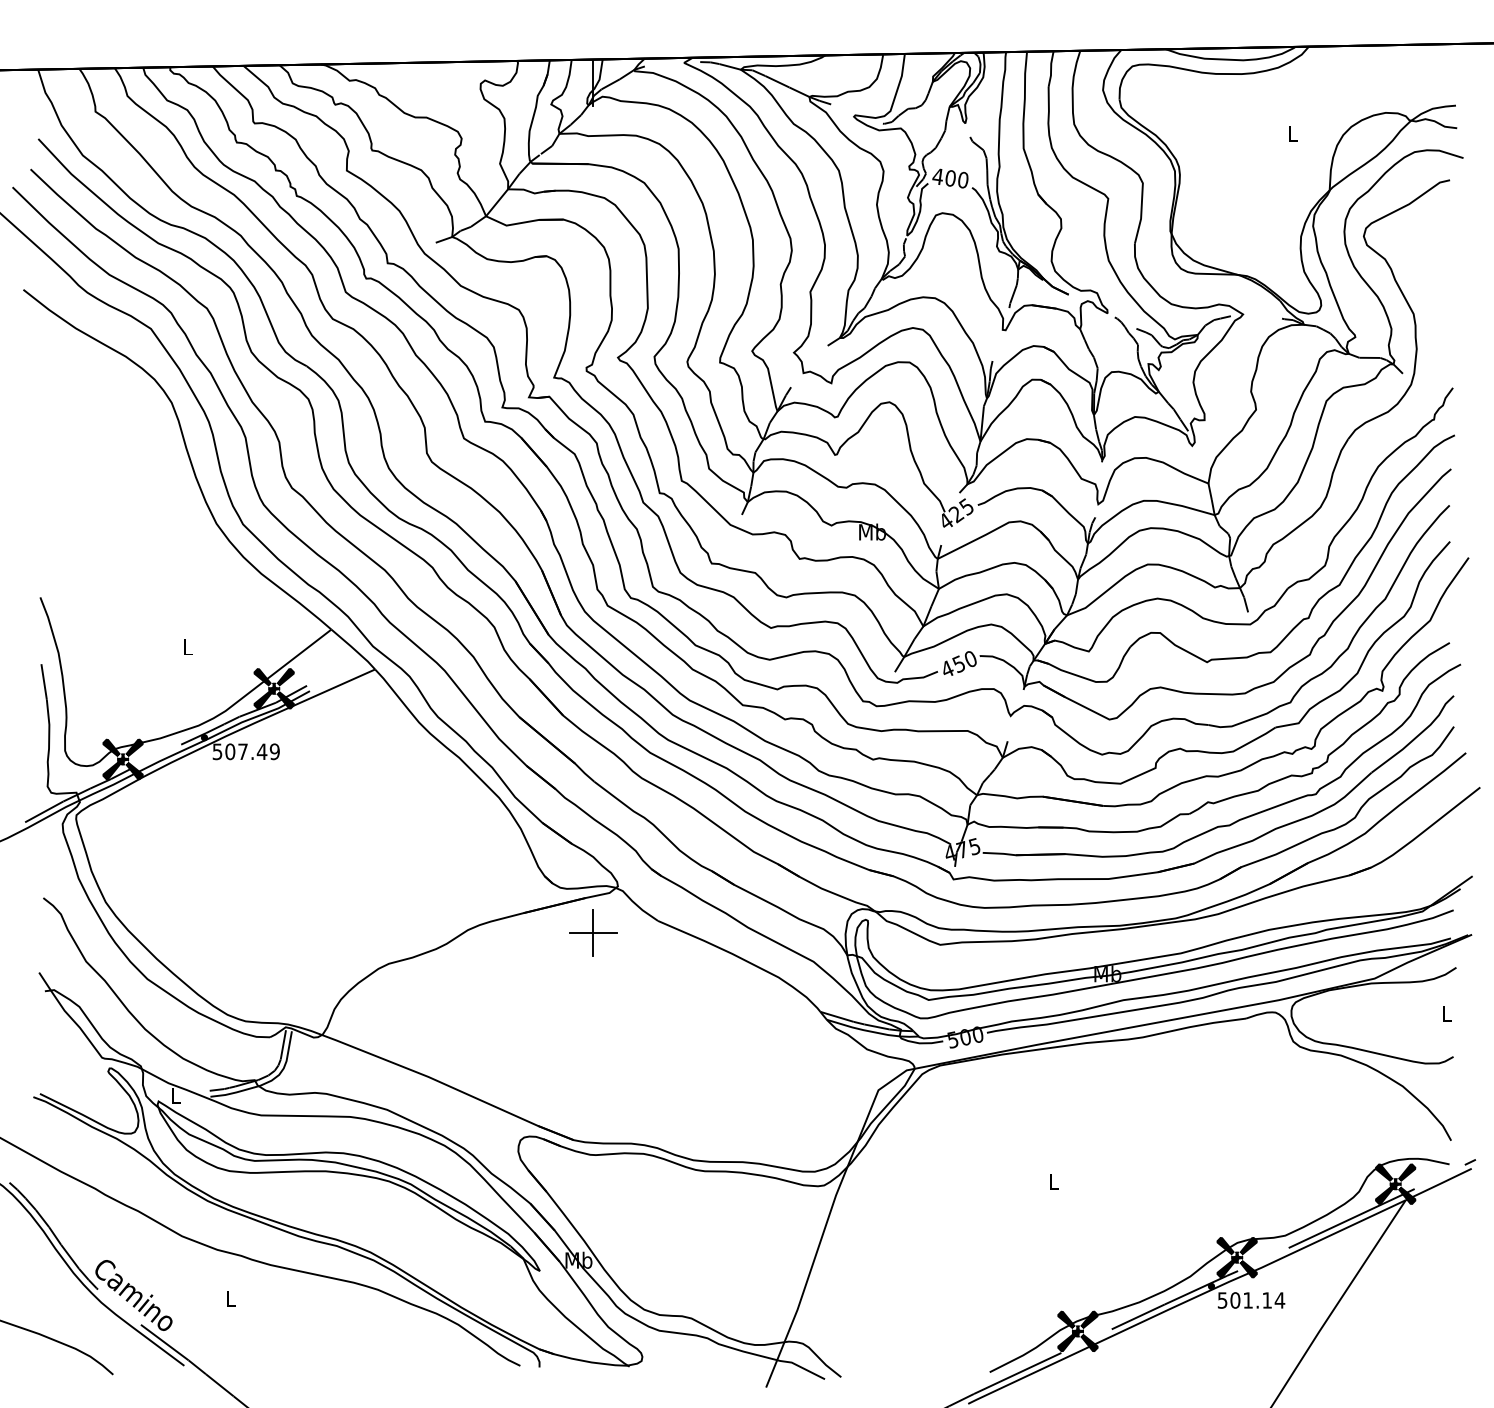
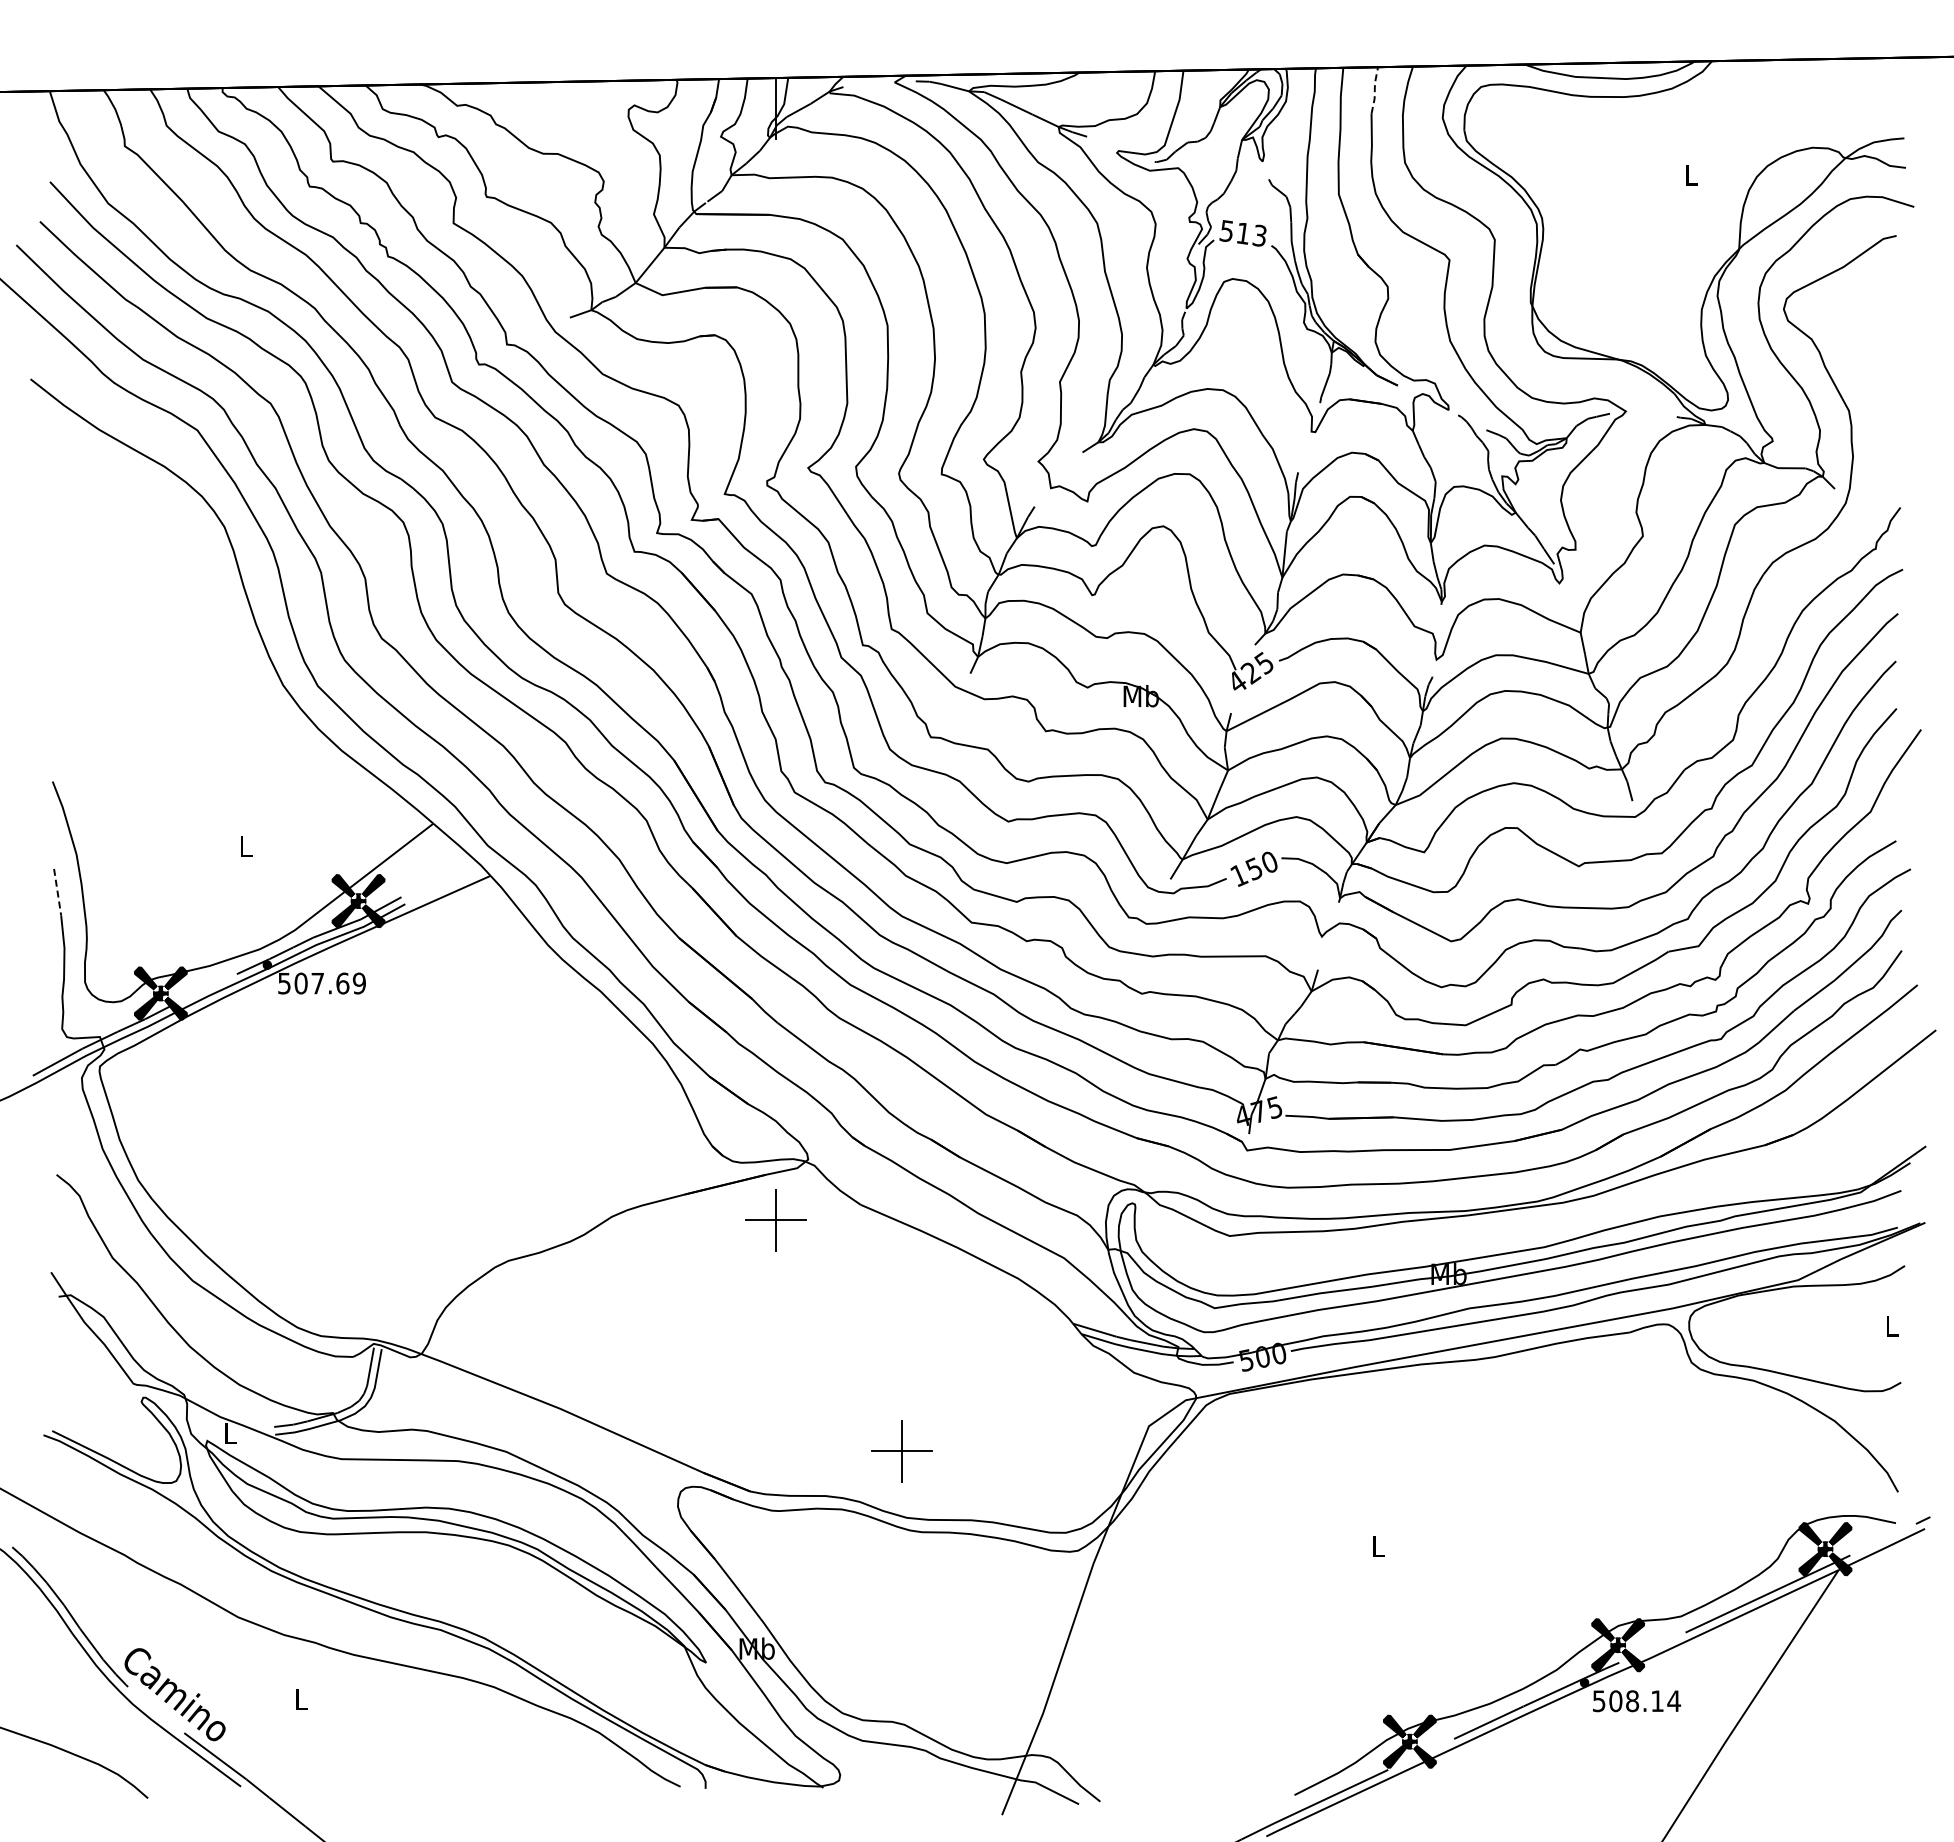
line: (1050, 69) -> (1374, 90), solid -> dashed
text: (949, 178) -> (1242, 233), 400 -> 513
text: (947, 669) -> (1239, 875), 450 -> 150
line: (44, 682) -> (57, 892), solid -> dashed
text: (261, 751) -> (342, 983), 507.49 -> 507.69
part: (689, 1109) -> (901, 1451), added
text: (1248, 1300) -> (1632, 1701), 501.14 -> 508.14

